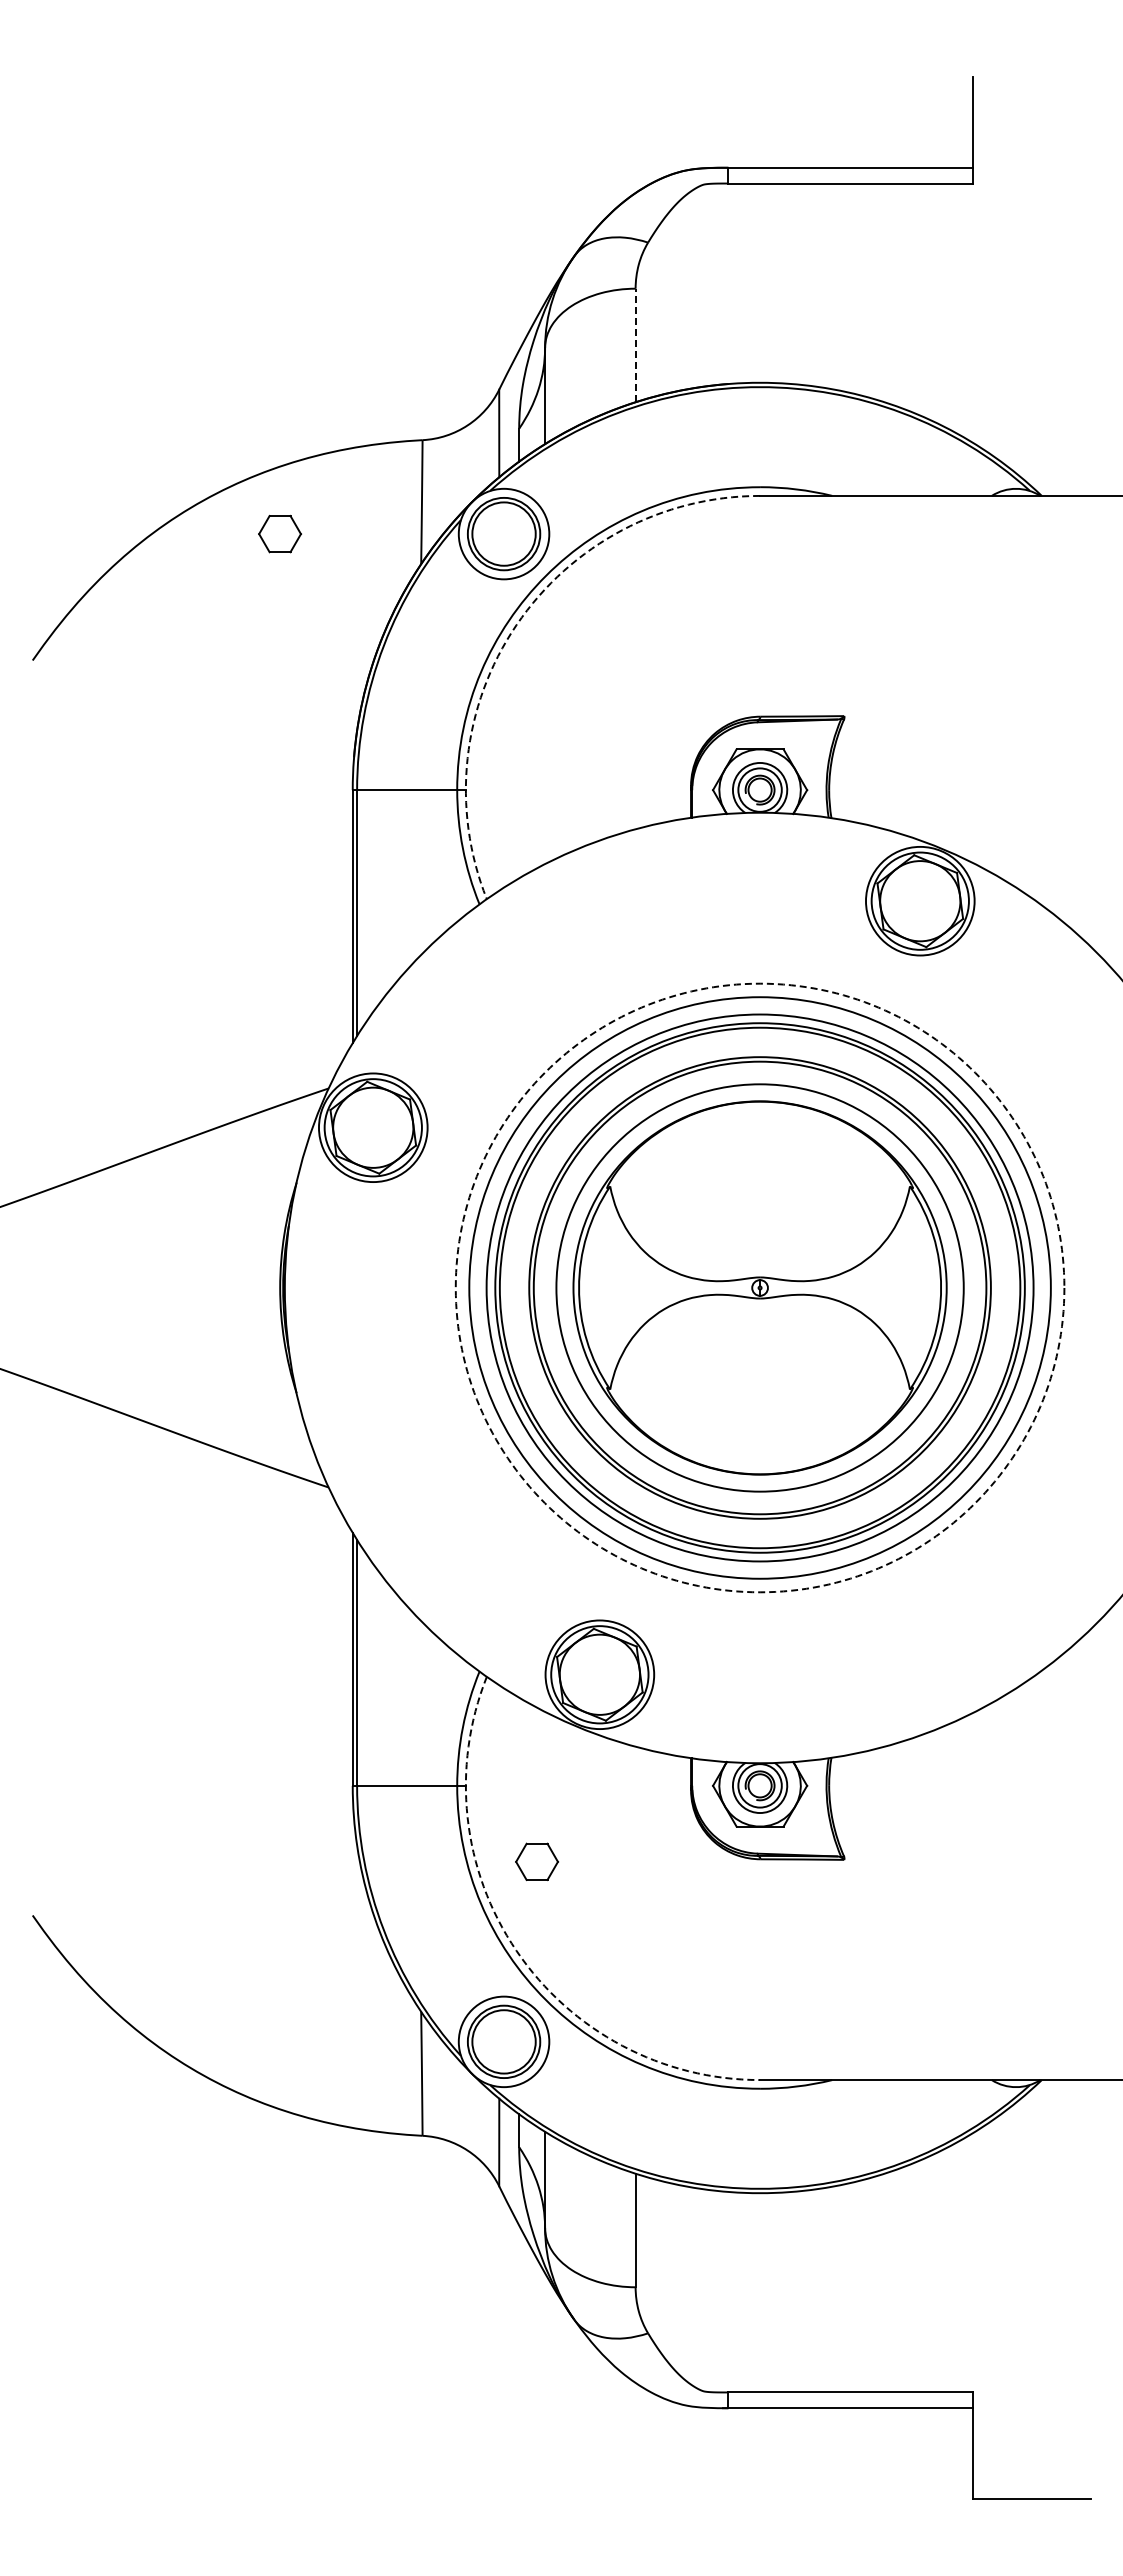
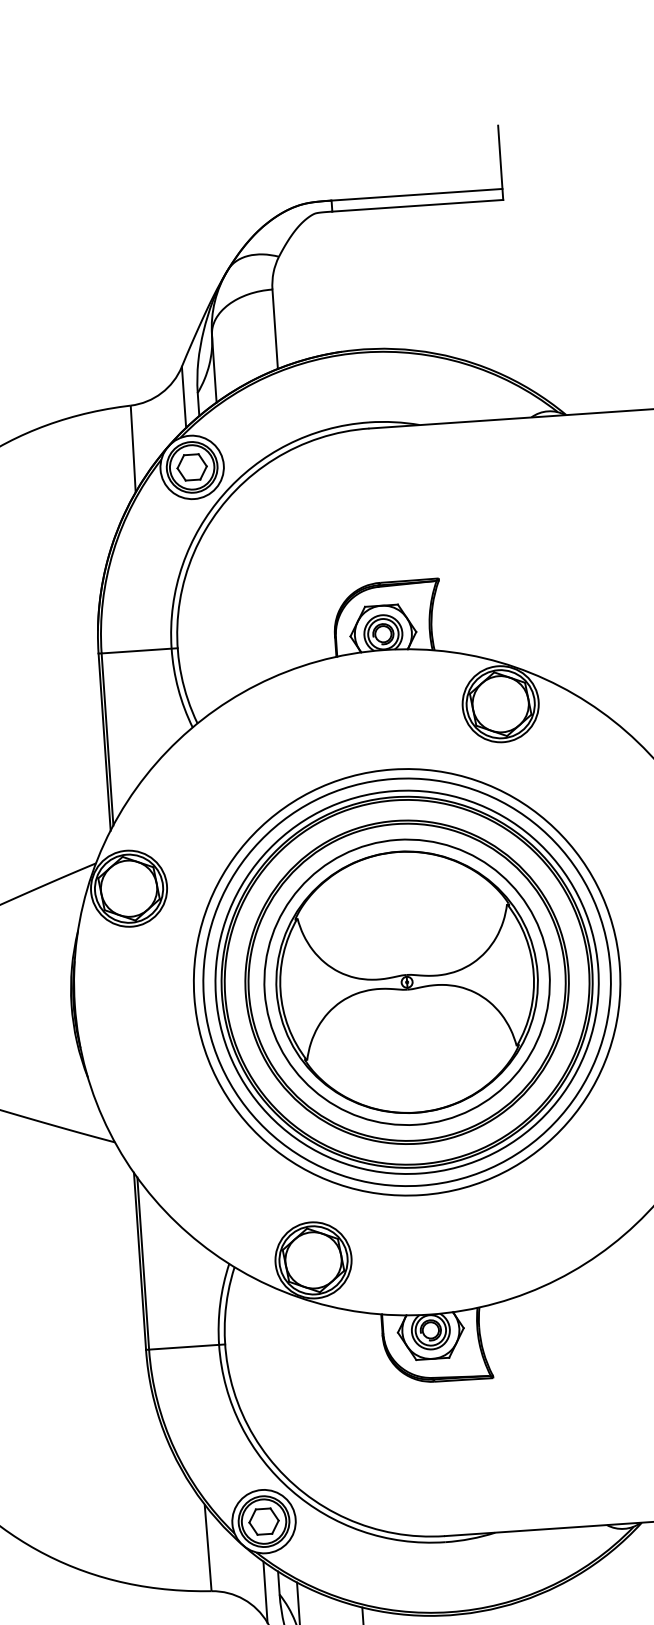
line: (635, 345) -> (275, 329), dashed -> solid
part: (279, 533) -> (191, 467), moved
arc: (516, 625) -> (205, 530), dashed -> solid
circle: (759, 1287) -> (406, 982), dashed -> solid
part: (536, 1861) -> (263, 1521), moved
arc: (516, 1950) -> (268, 1457), dashed -> solid

